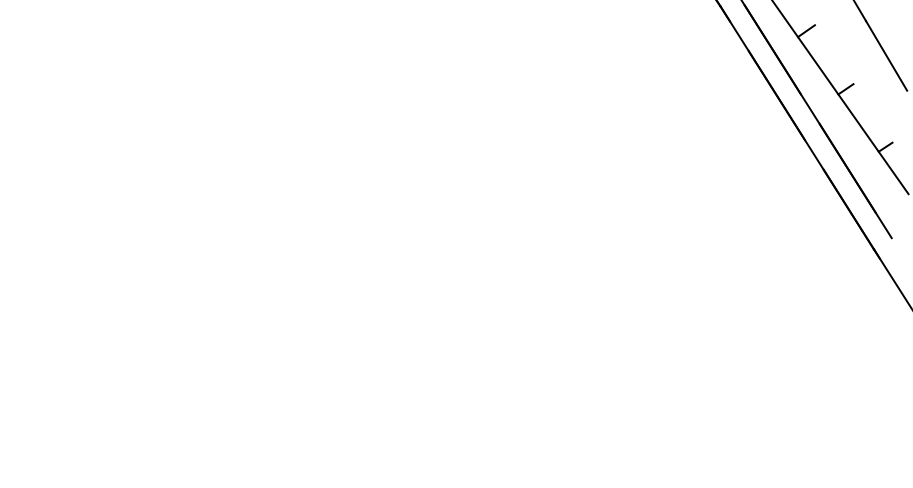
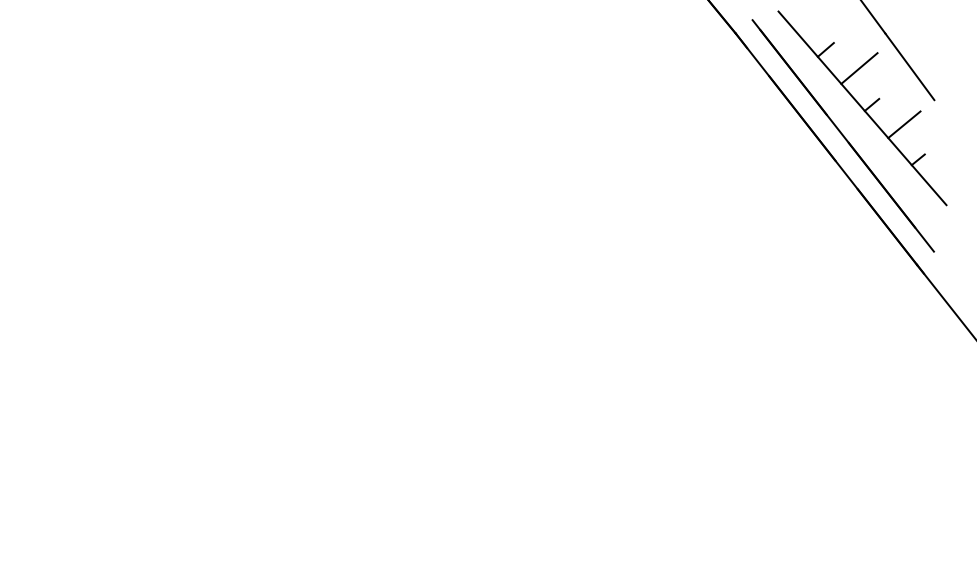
line: (837, 52) -> (859, 68), added
line: (875, 111) -> (904, 124), added

